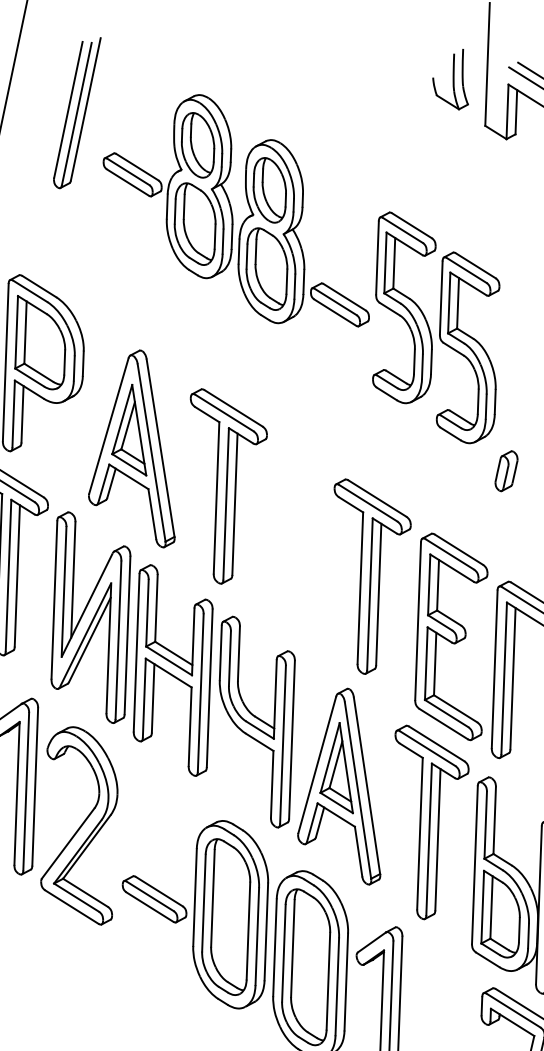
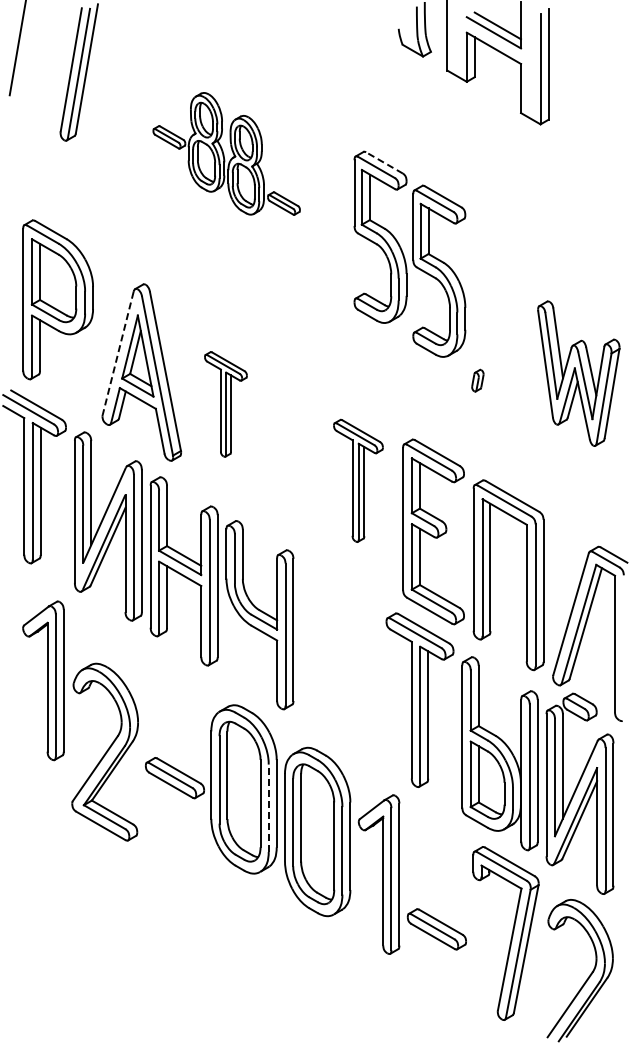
part: (237, 208) -> (226, 153), size x0.6
line: (411, 225) -> (384, 162), solid -> dashed
line: (109, 426) -> (118, 353), solid -> dashed
part: (506, 470) -> (477, 380), size x0.6
part: (225, 487) -> (225, 404), size x0.6
part: (370, 576) -> (358, 480), size x0.7
part: (341, 785) -> (339, 669), removed
part: (79, 824) -> (104, 751), moved
line: (257, 936) -> (268, 808), solid -> dashed

